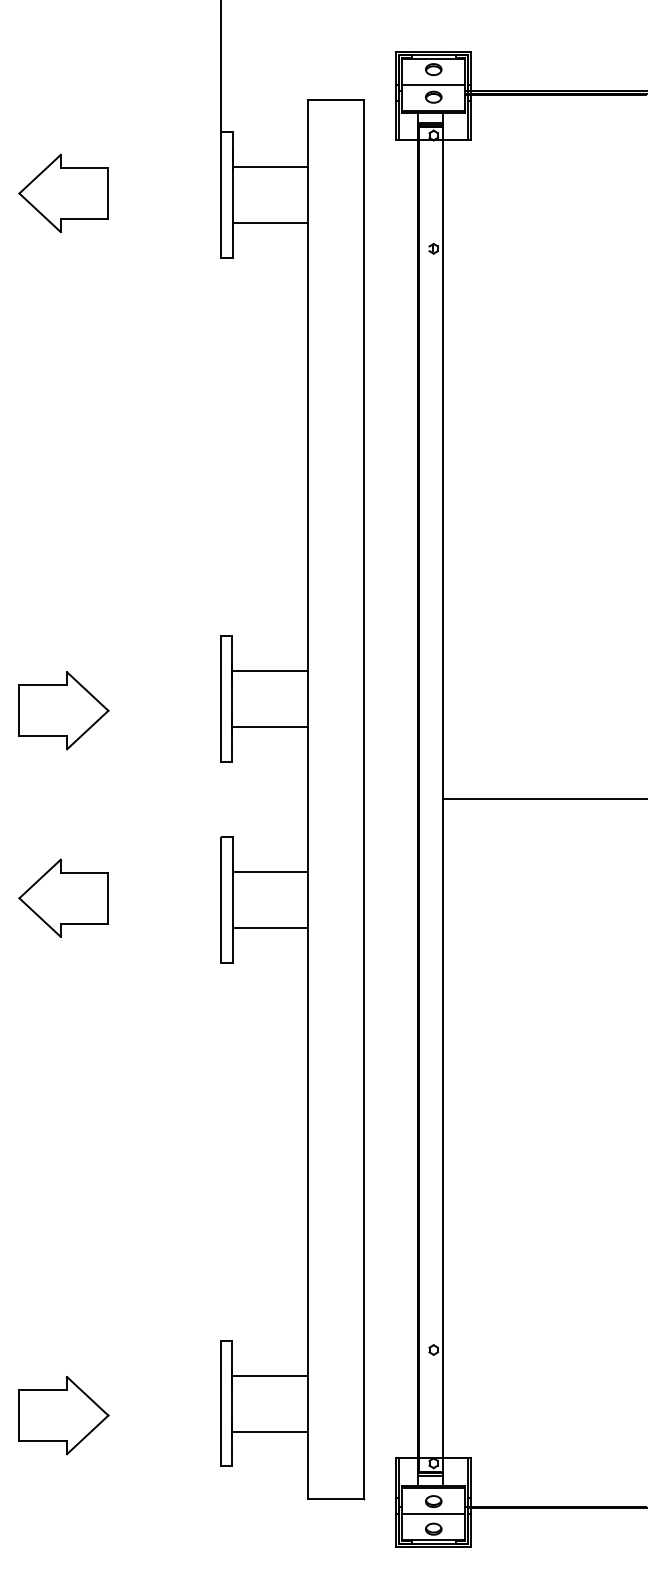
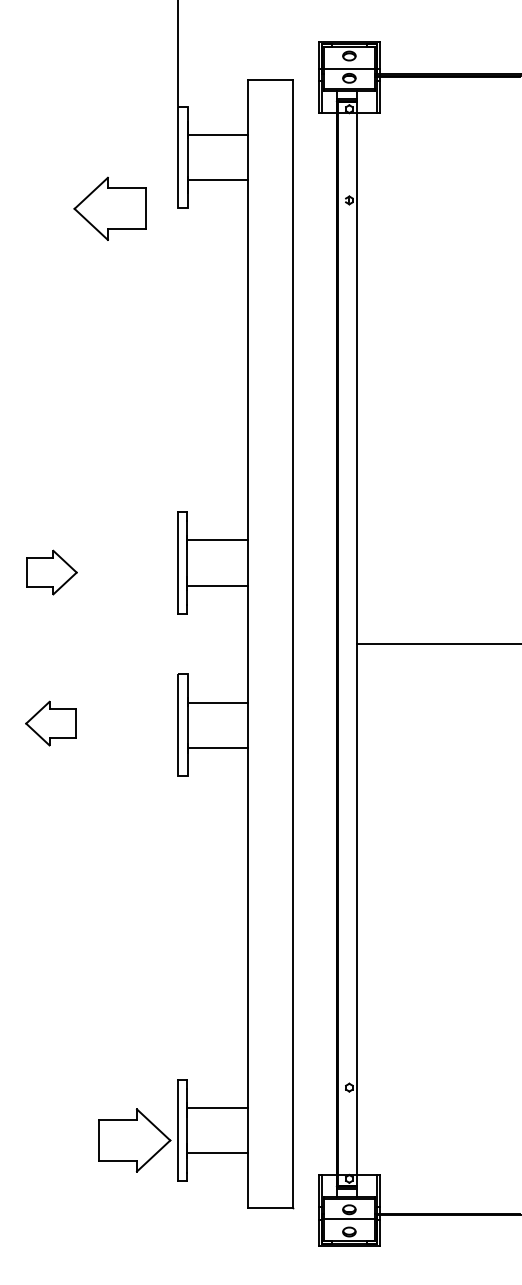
part: (62, 193) -> (109, 208), moved
part: (63, 710) -> (51, 572), size x0.7
part: (62, 898) -> (50, 723), size x0.7
part: (63, 1415) -> (134, 1140), moved

